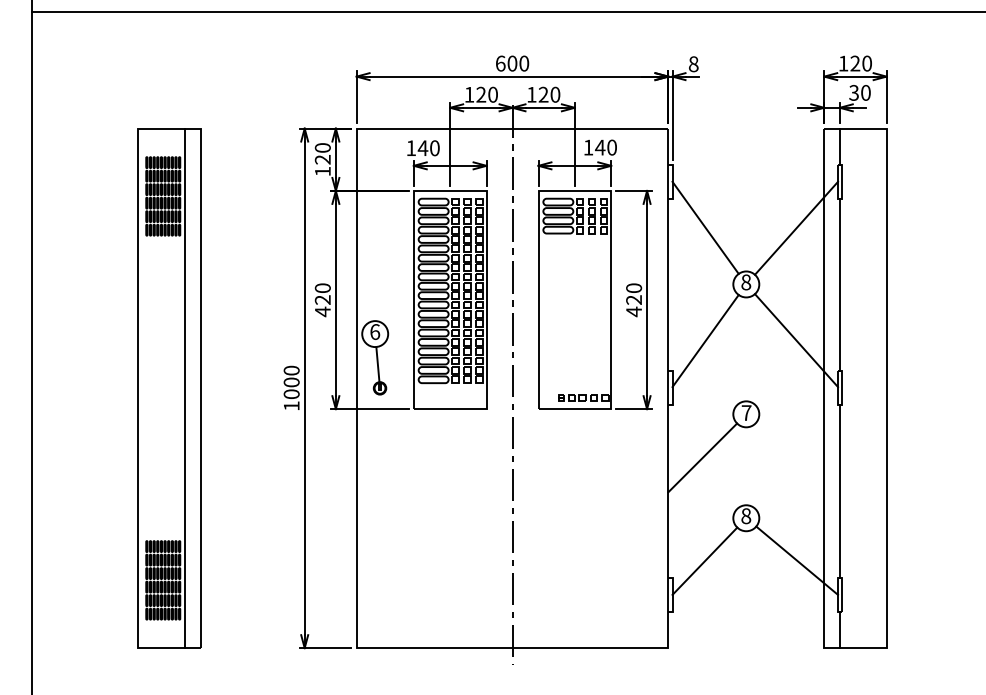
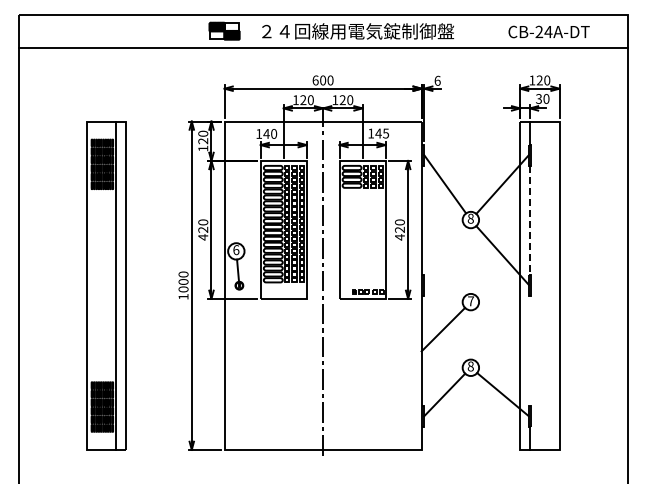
text: (693, 63) -> (437, 80), 8 -> 6
text: (612, 147) -> (386, 133), 140 -> 145
line: (839, 285) -> (529, 220), solid -> dashed
line: (706, 340) -> (445, 255), removed
line: (839, 490) -> (529, 350), removed

